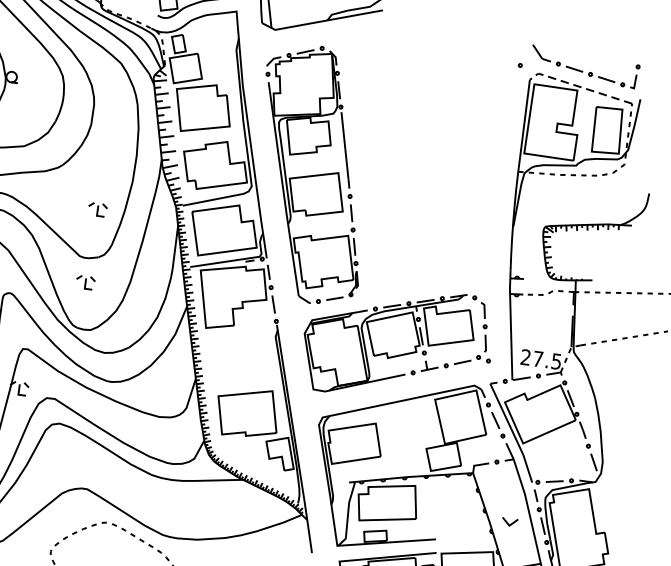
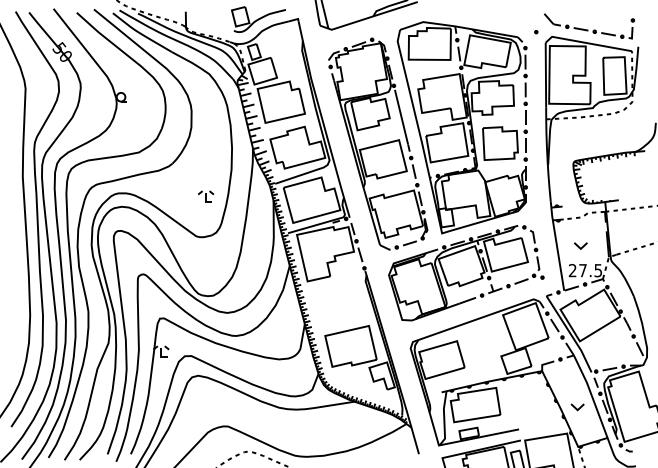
line: (579, 87) -> (587, 43), dashed -> solid
part: (415, 167) -> (461, 127), added
part: (86, 282) -> (204, 257), removed
part: (539, 328) -> (580, 245), added

